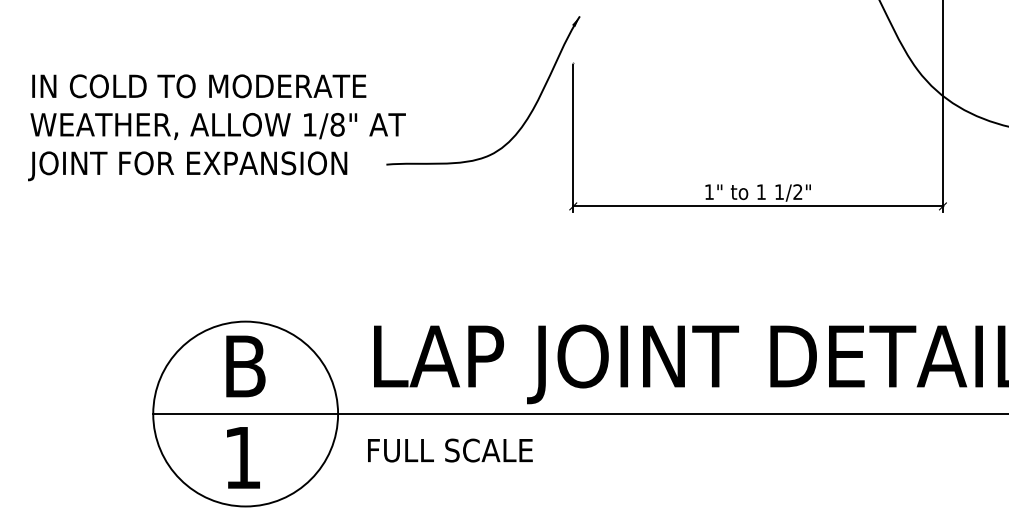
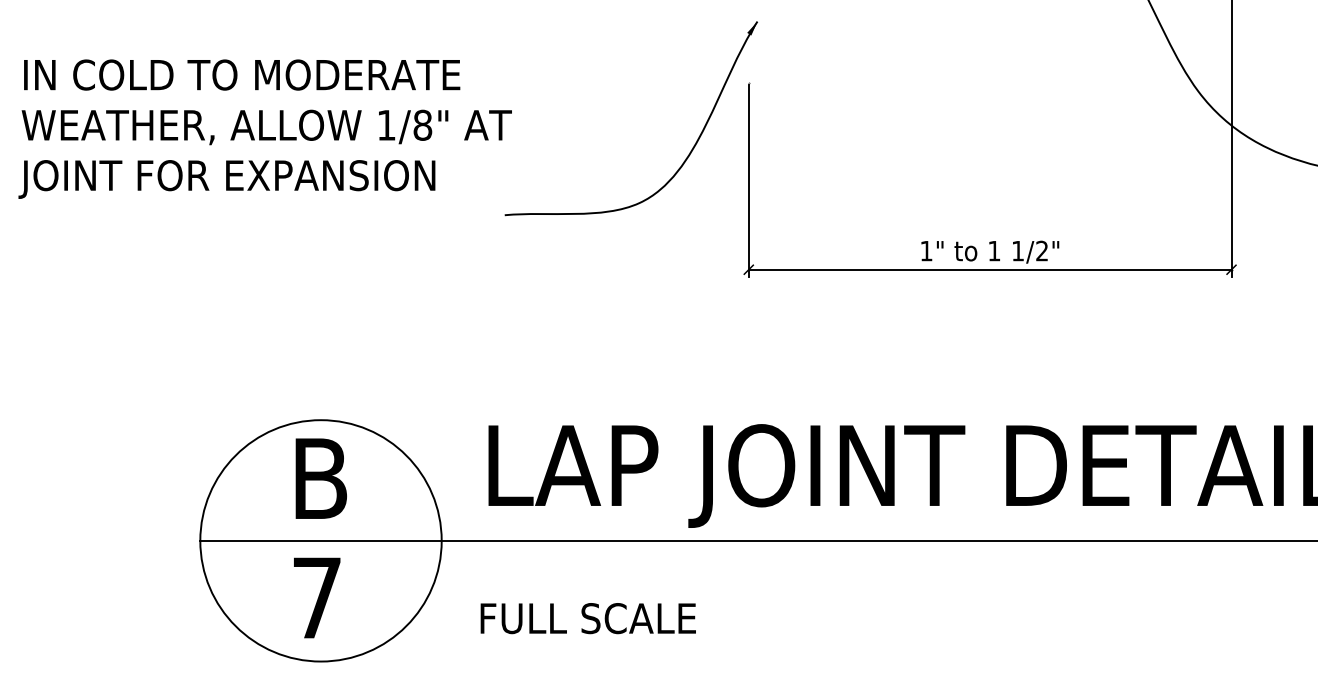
text: (216, 127) -> (264, 128), moved
text: (450, 450) -> (588, 618), moved
text: (242, 457) -> (316, 597), 1 -> 7

